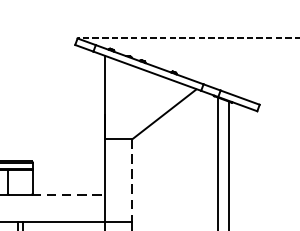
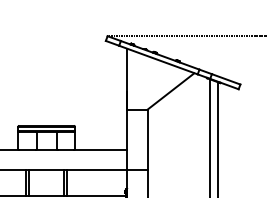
line: (132, 181) -> (147, 140), dashed -> solid
line: (67, 195) -> (100, 150), dashed -> solid

